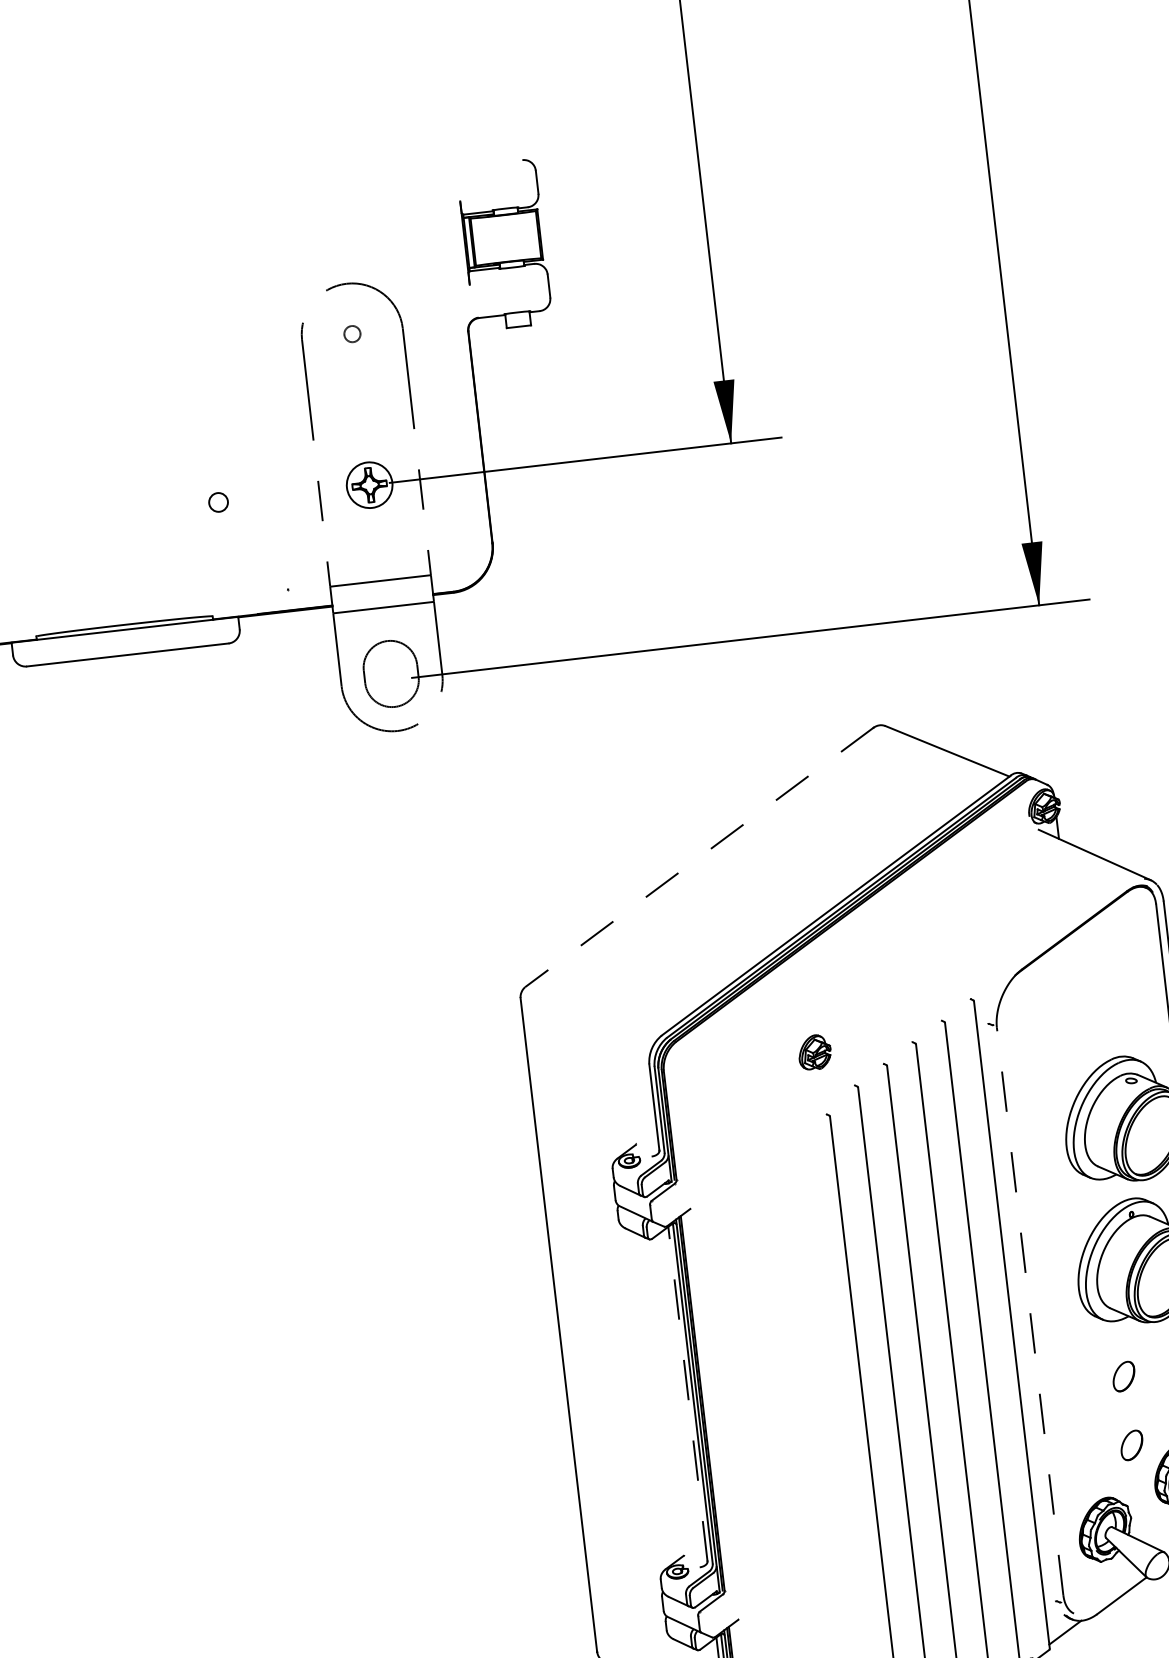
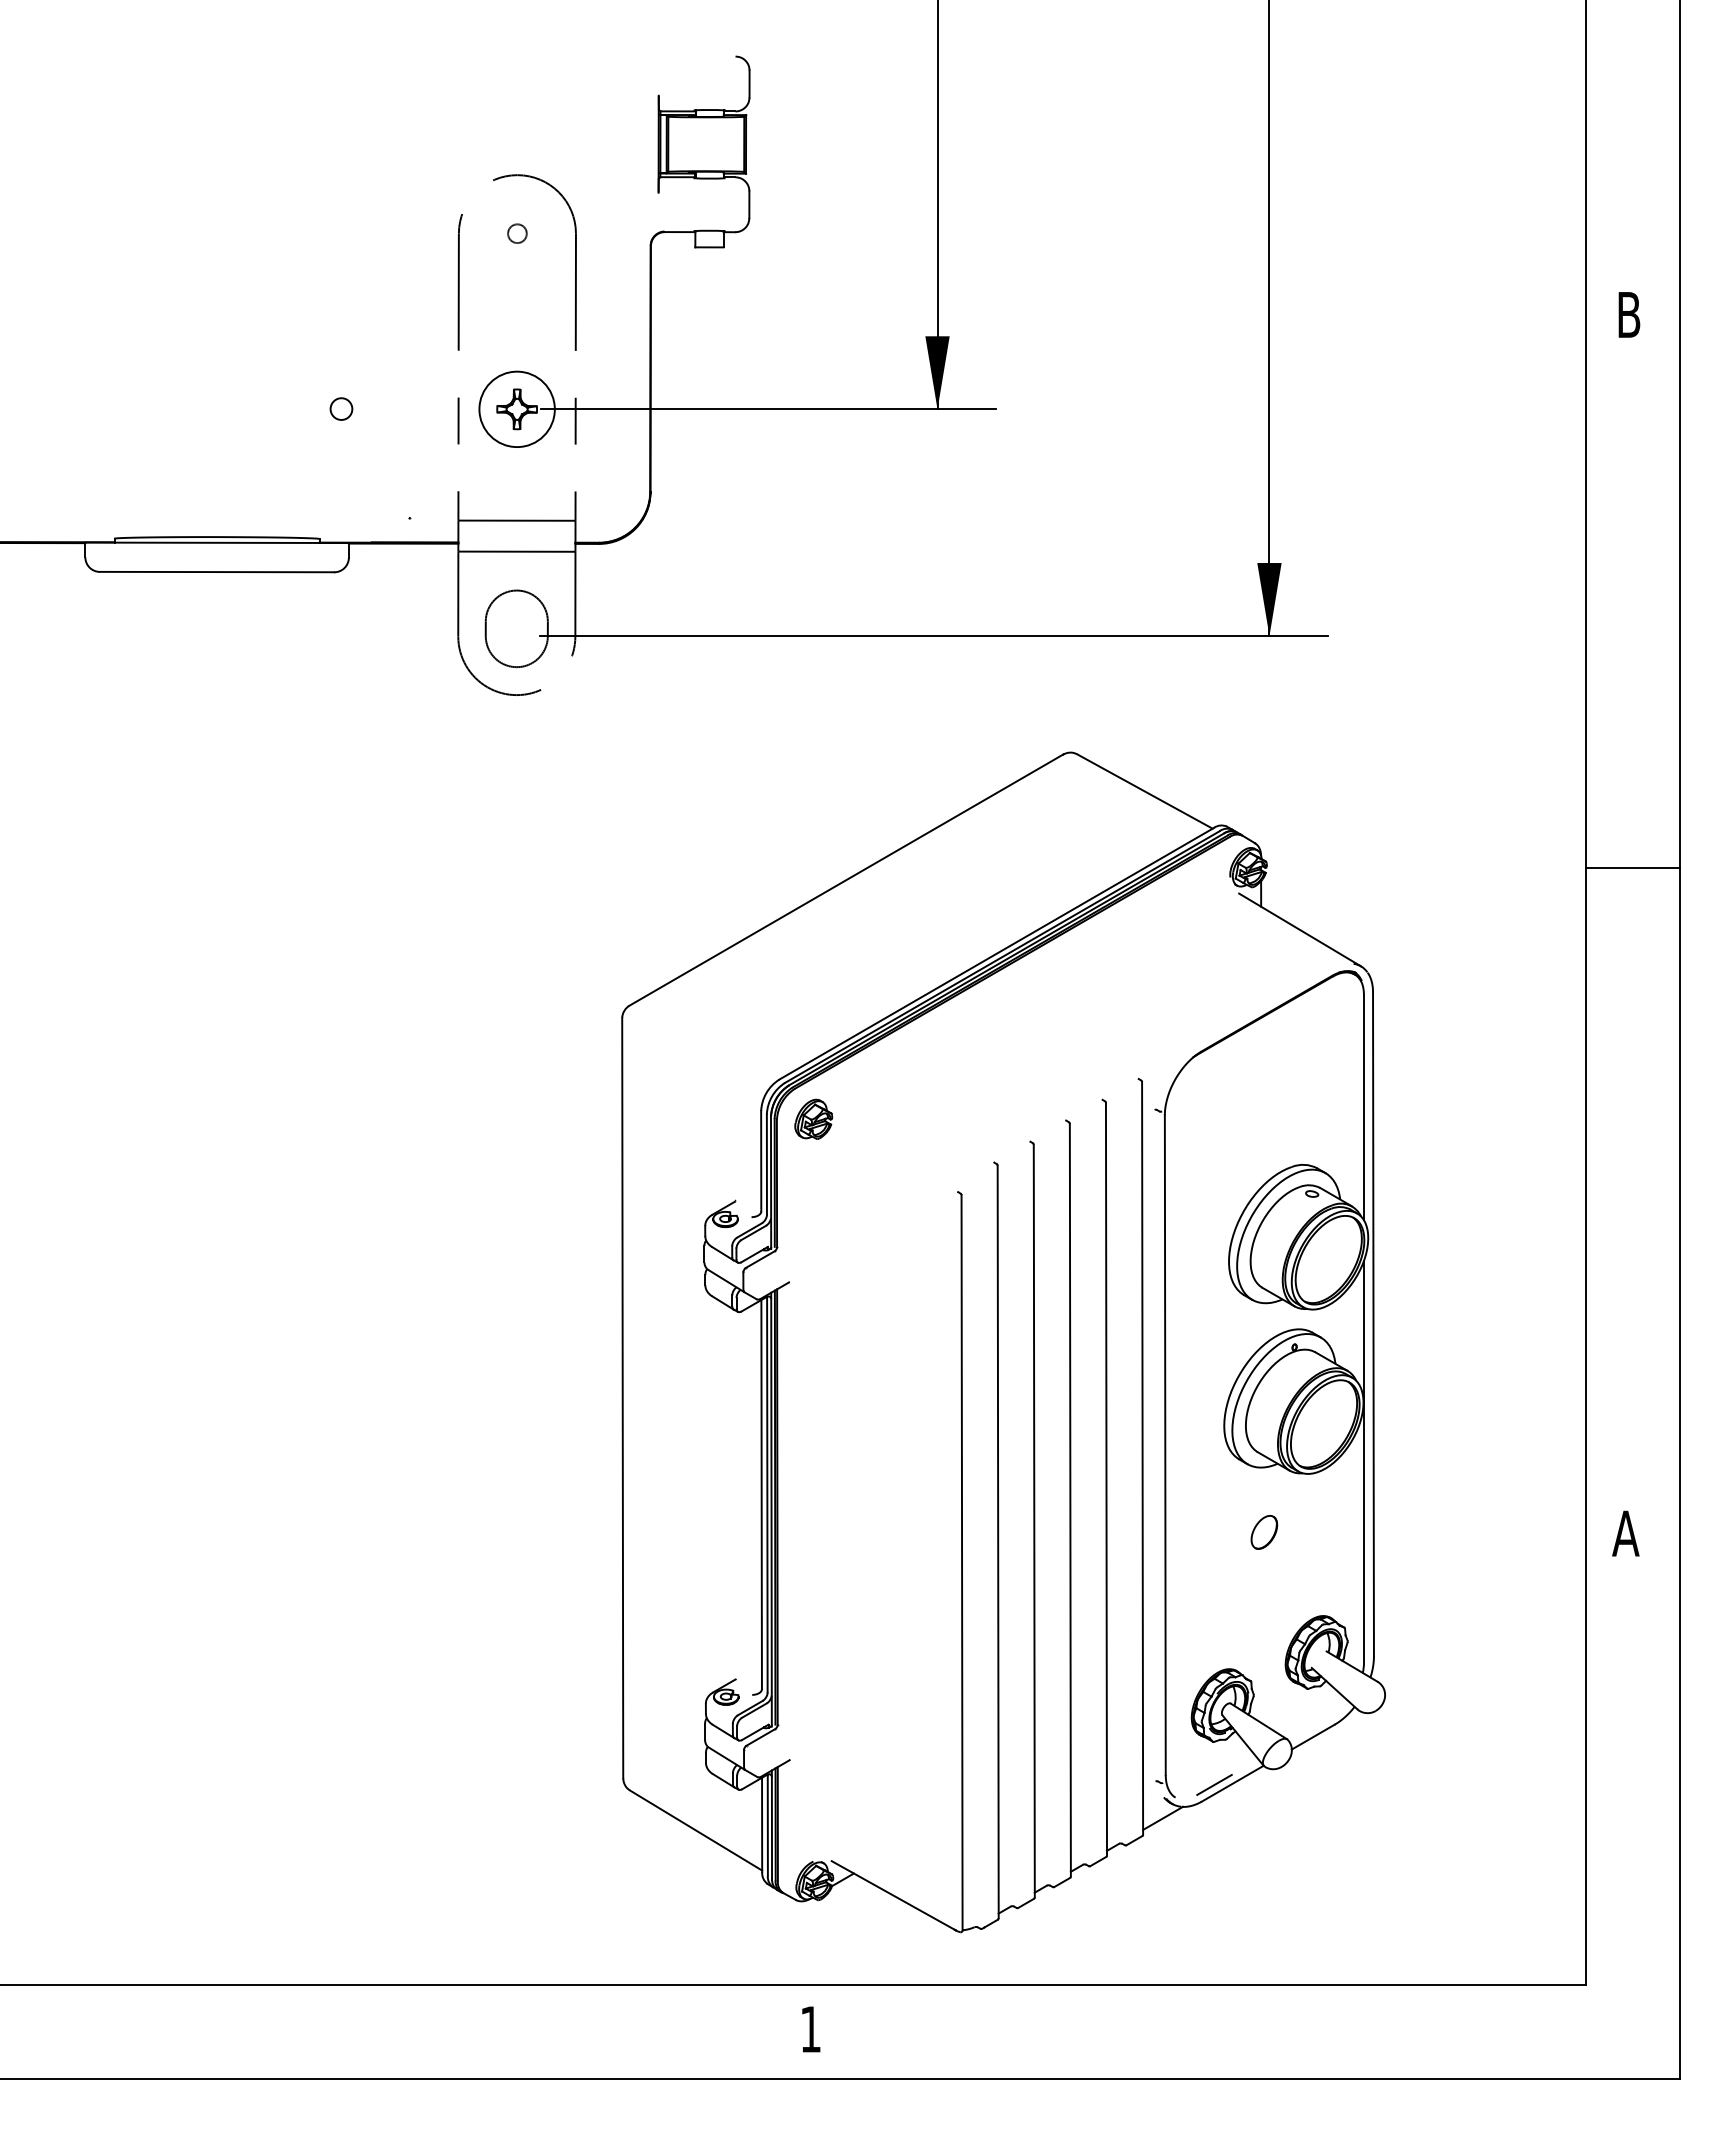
circle: (369, 485) -> (516, 409), size x1.43
line: (699, 857) -> (846, 880), dashed -> solid
part: (814, 1051) -> (813, 1118), moved
line: (1030, 1311) -> (1165, 1445), dashed -> solid
line: (687, 1394) -> (761, 1494), dashed -> solid
part: (1132, 1445) -> (1264, 1612), removed
line: (1106, 1598) -> (1214, 1784), added

